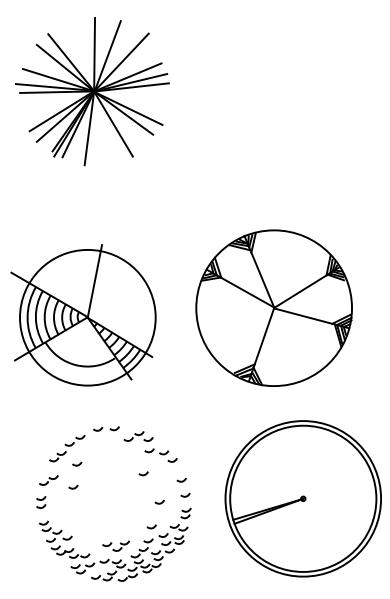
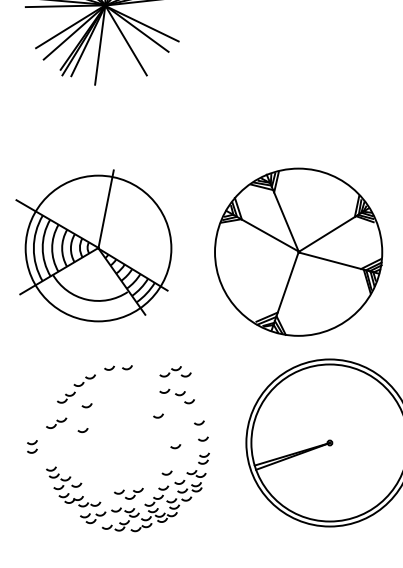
part: (273, 307) -> (297, 251), moved
part: (138, 436) -> (175, 371), moved
part: (41, 502) -> (32, 446), moved

